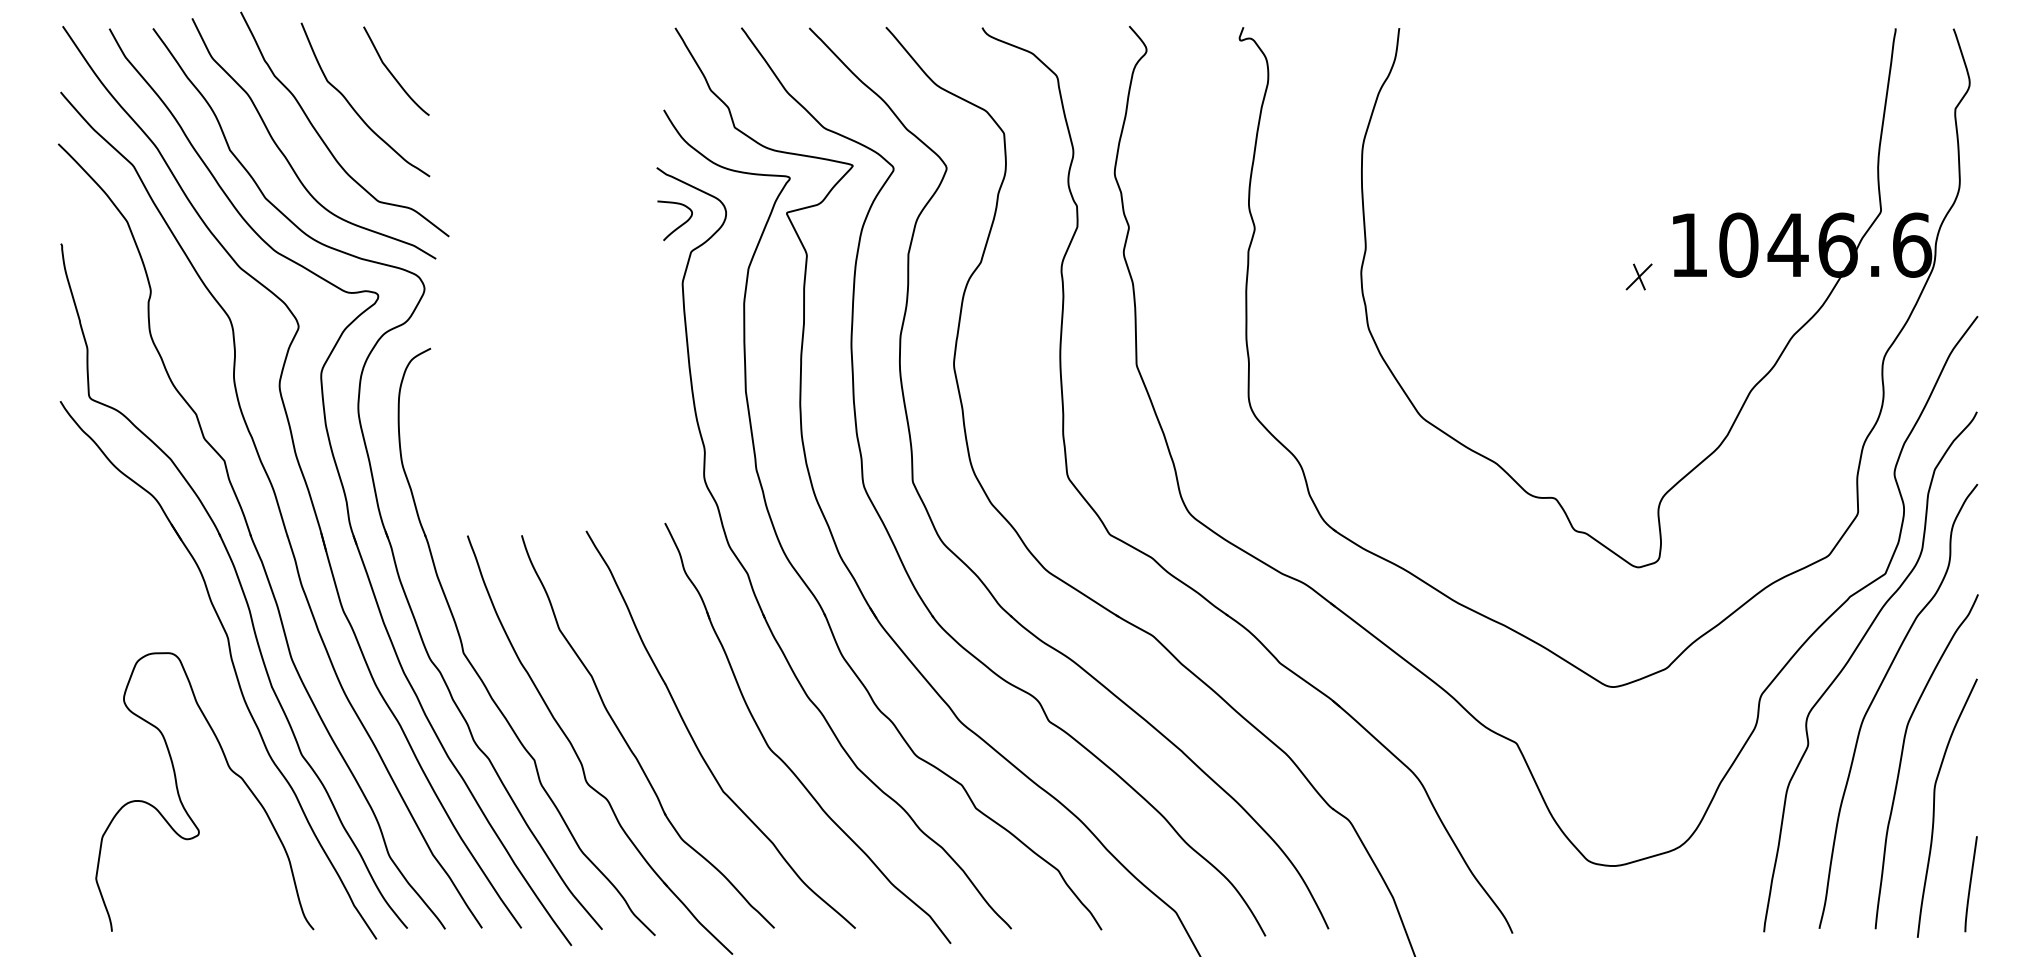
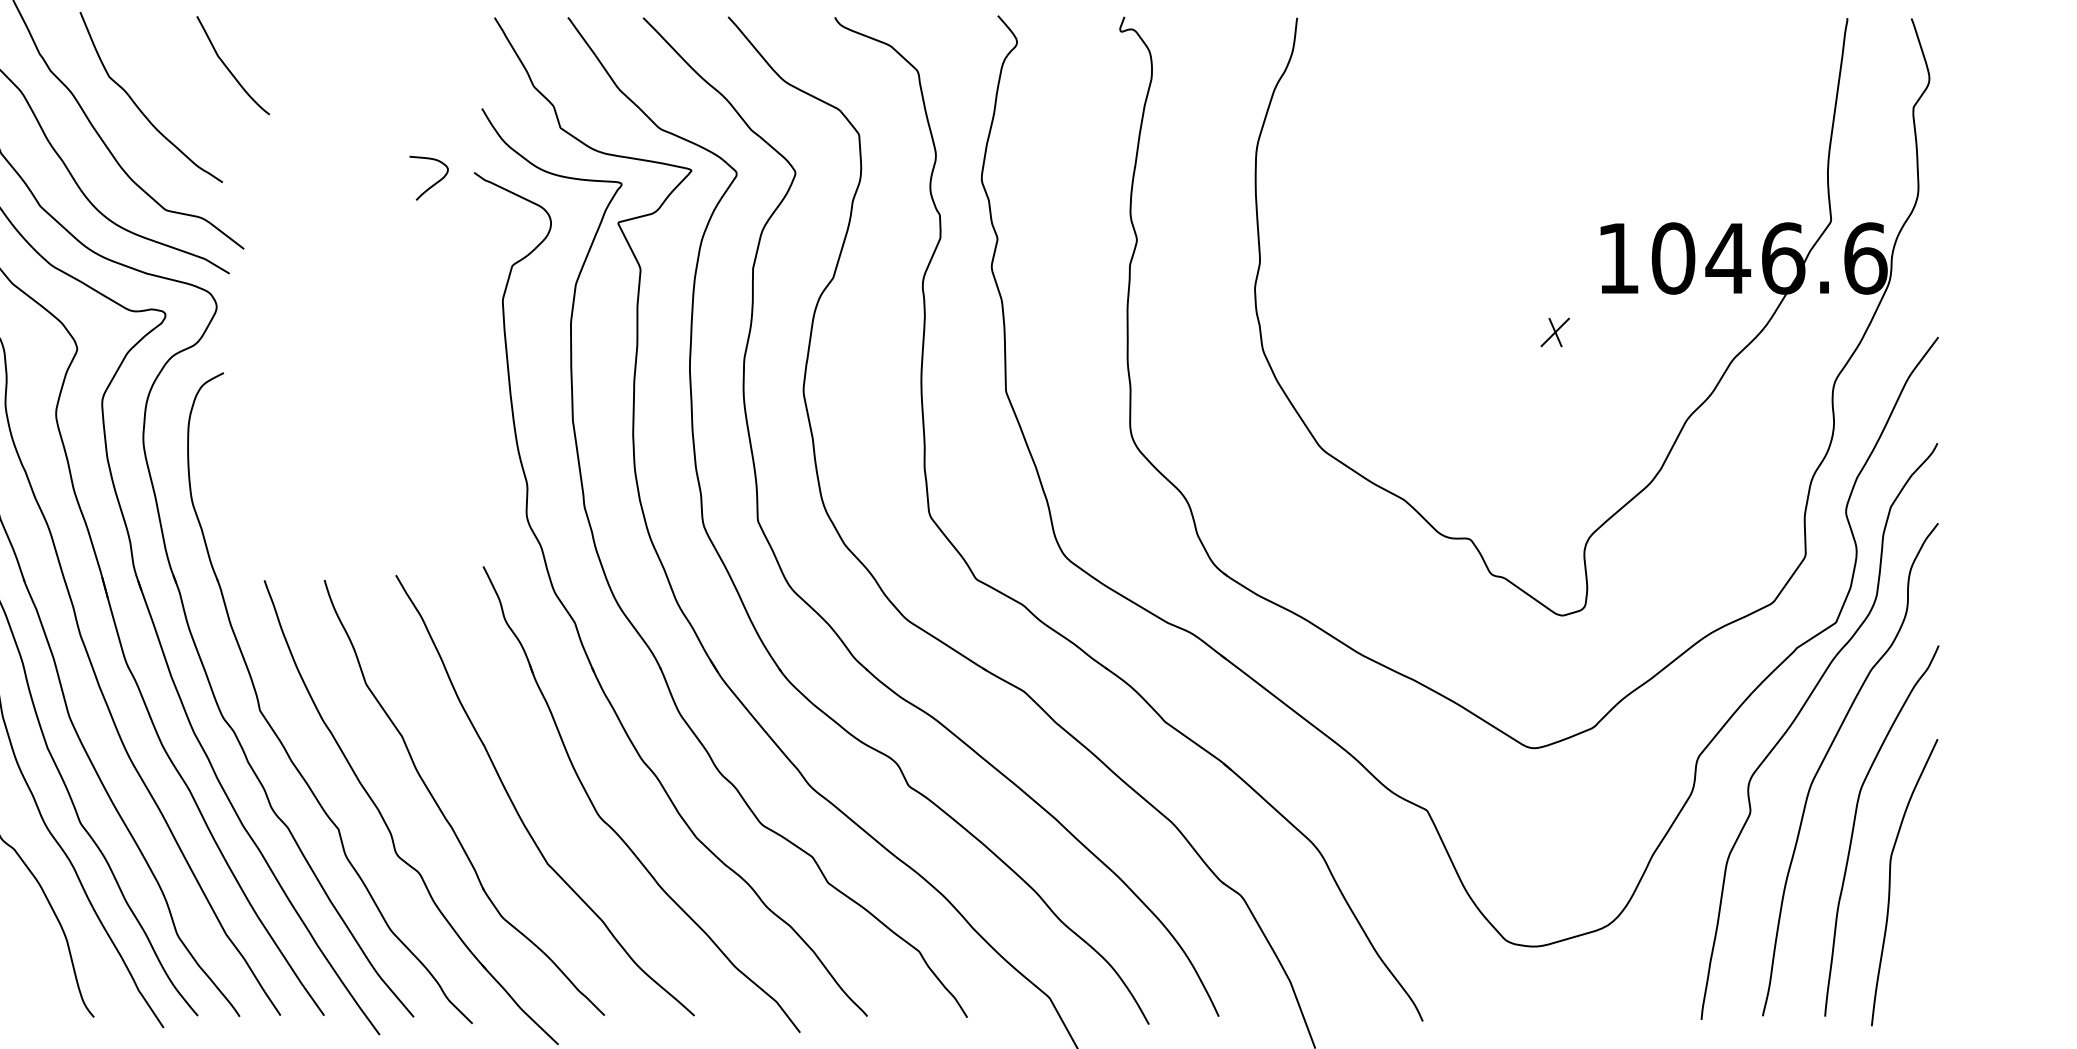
curve: (392, 73) -> (228, 68), moved
curve: (679, 225) -> (433, 183), moved
part: (1638, 276) -> (1554, 331), moved
curve: (1970, 884) -> (1930, 967), removed

